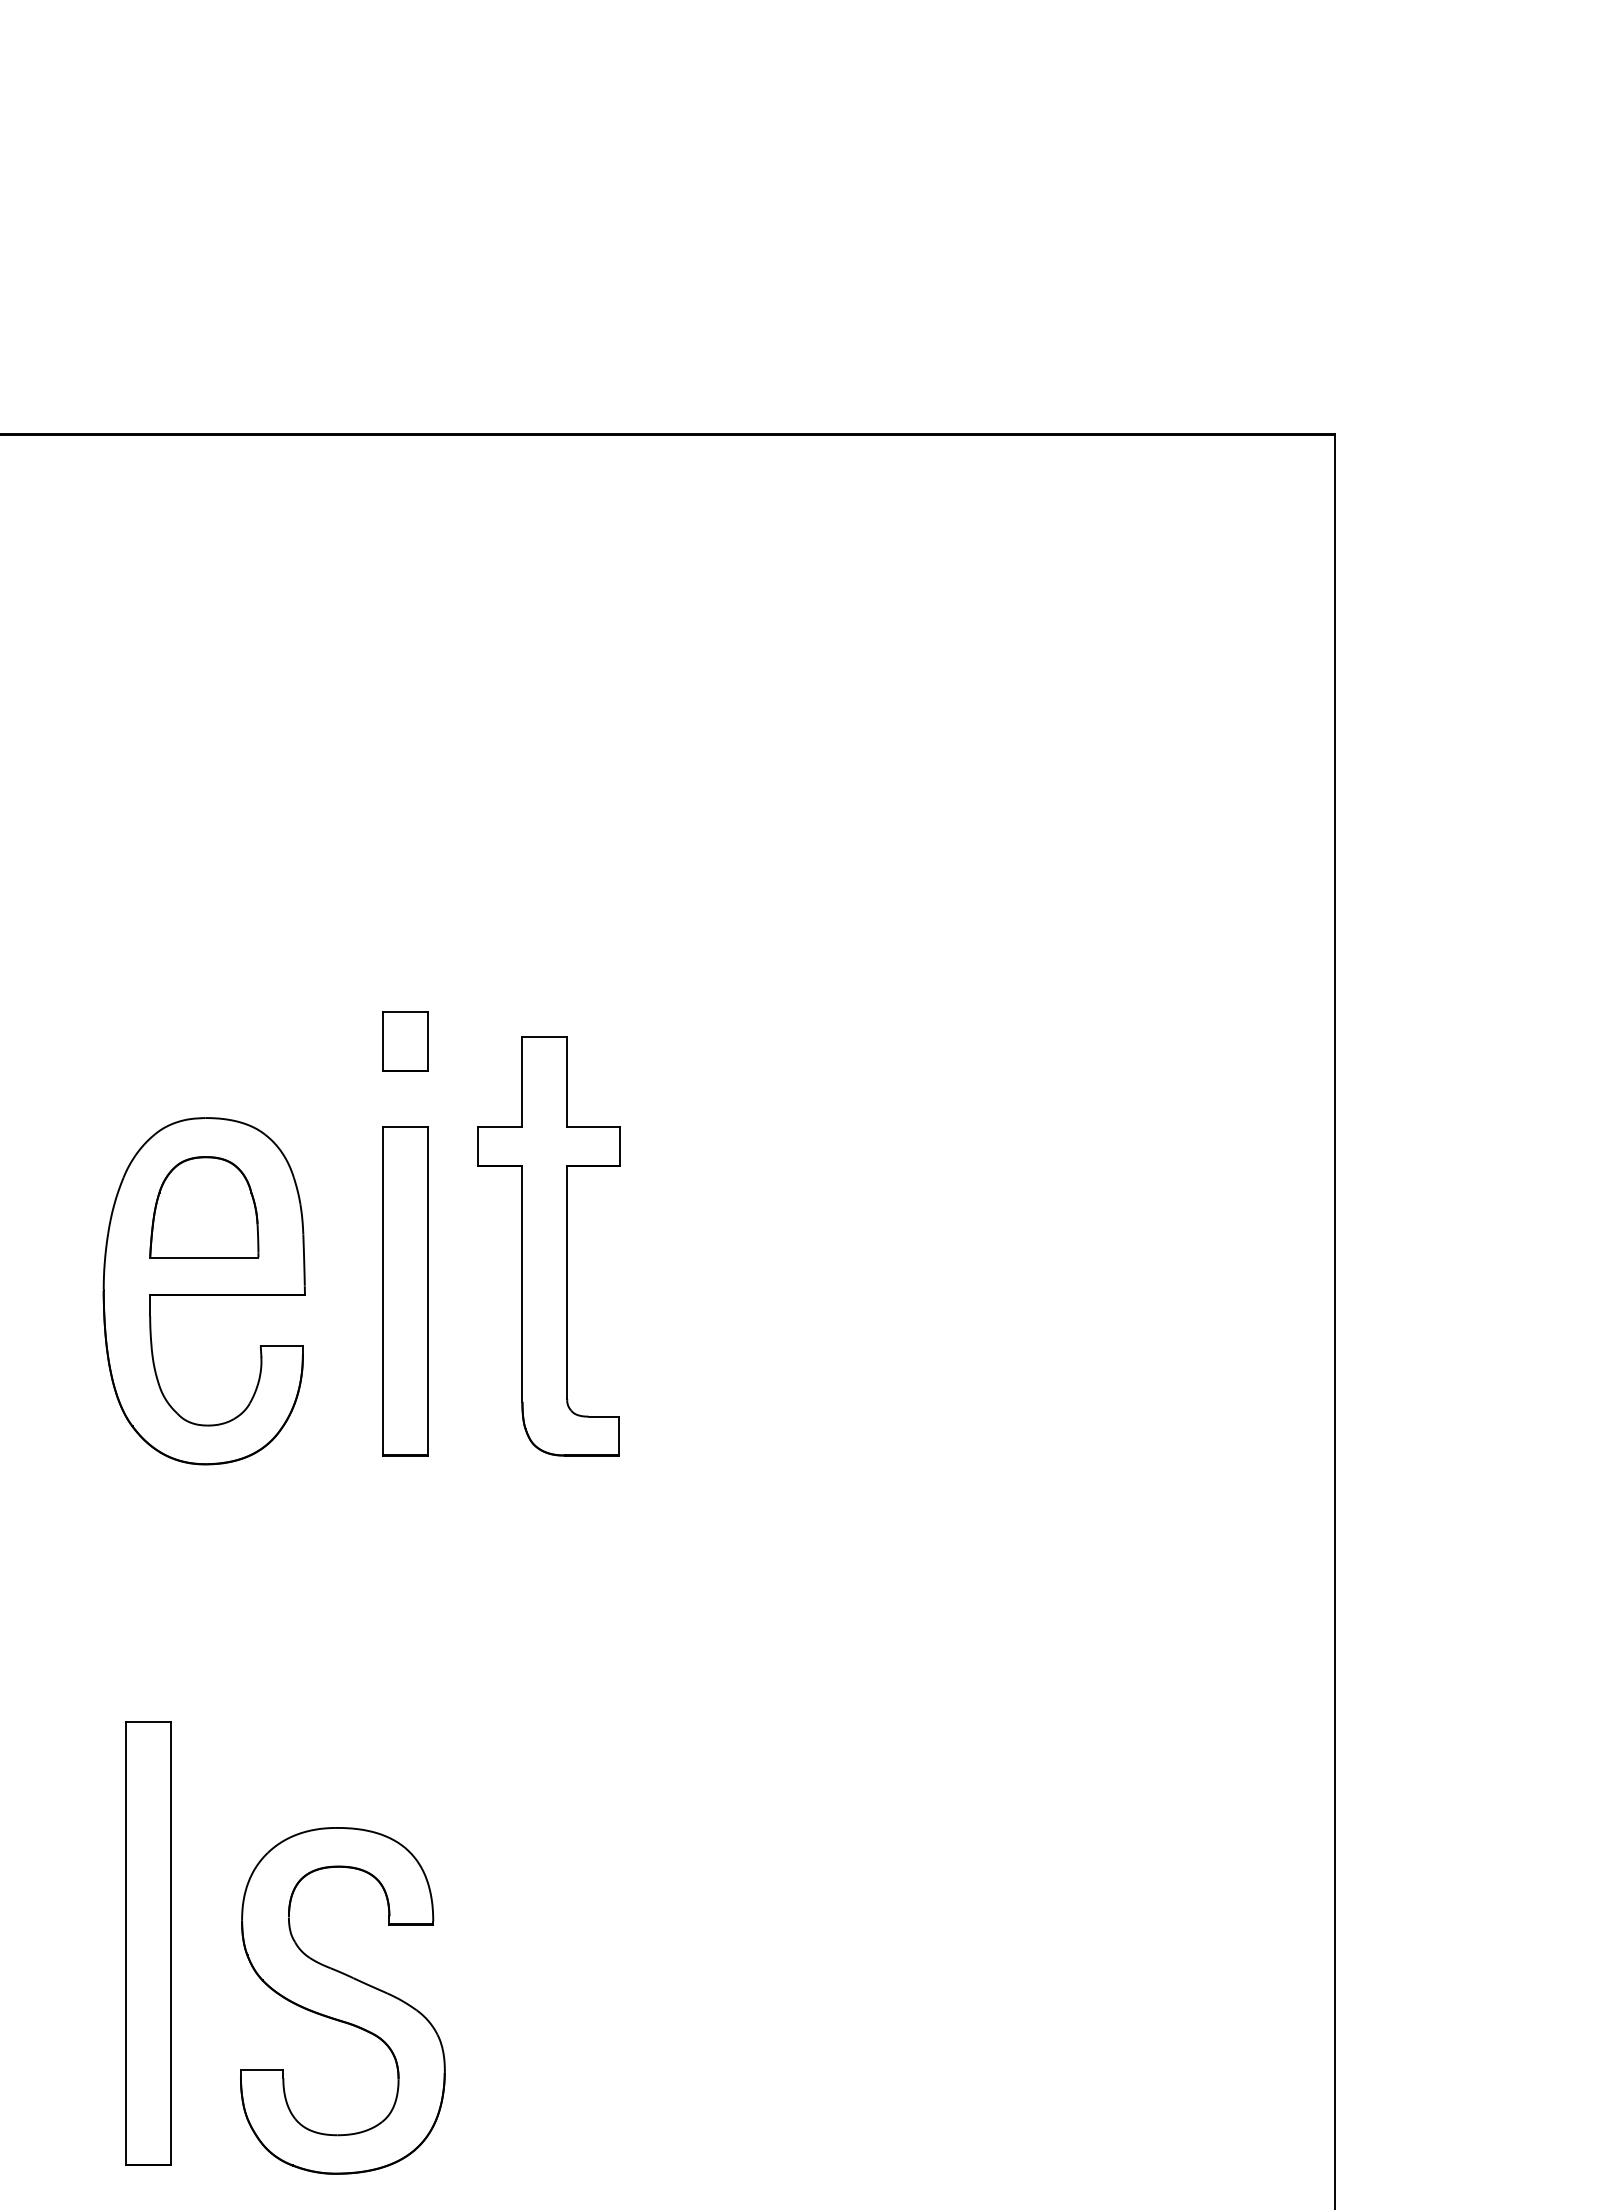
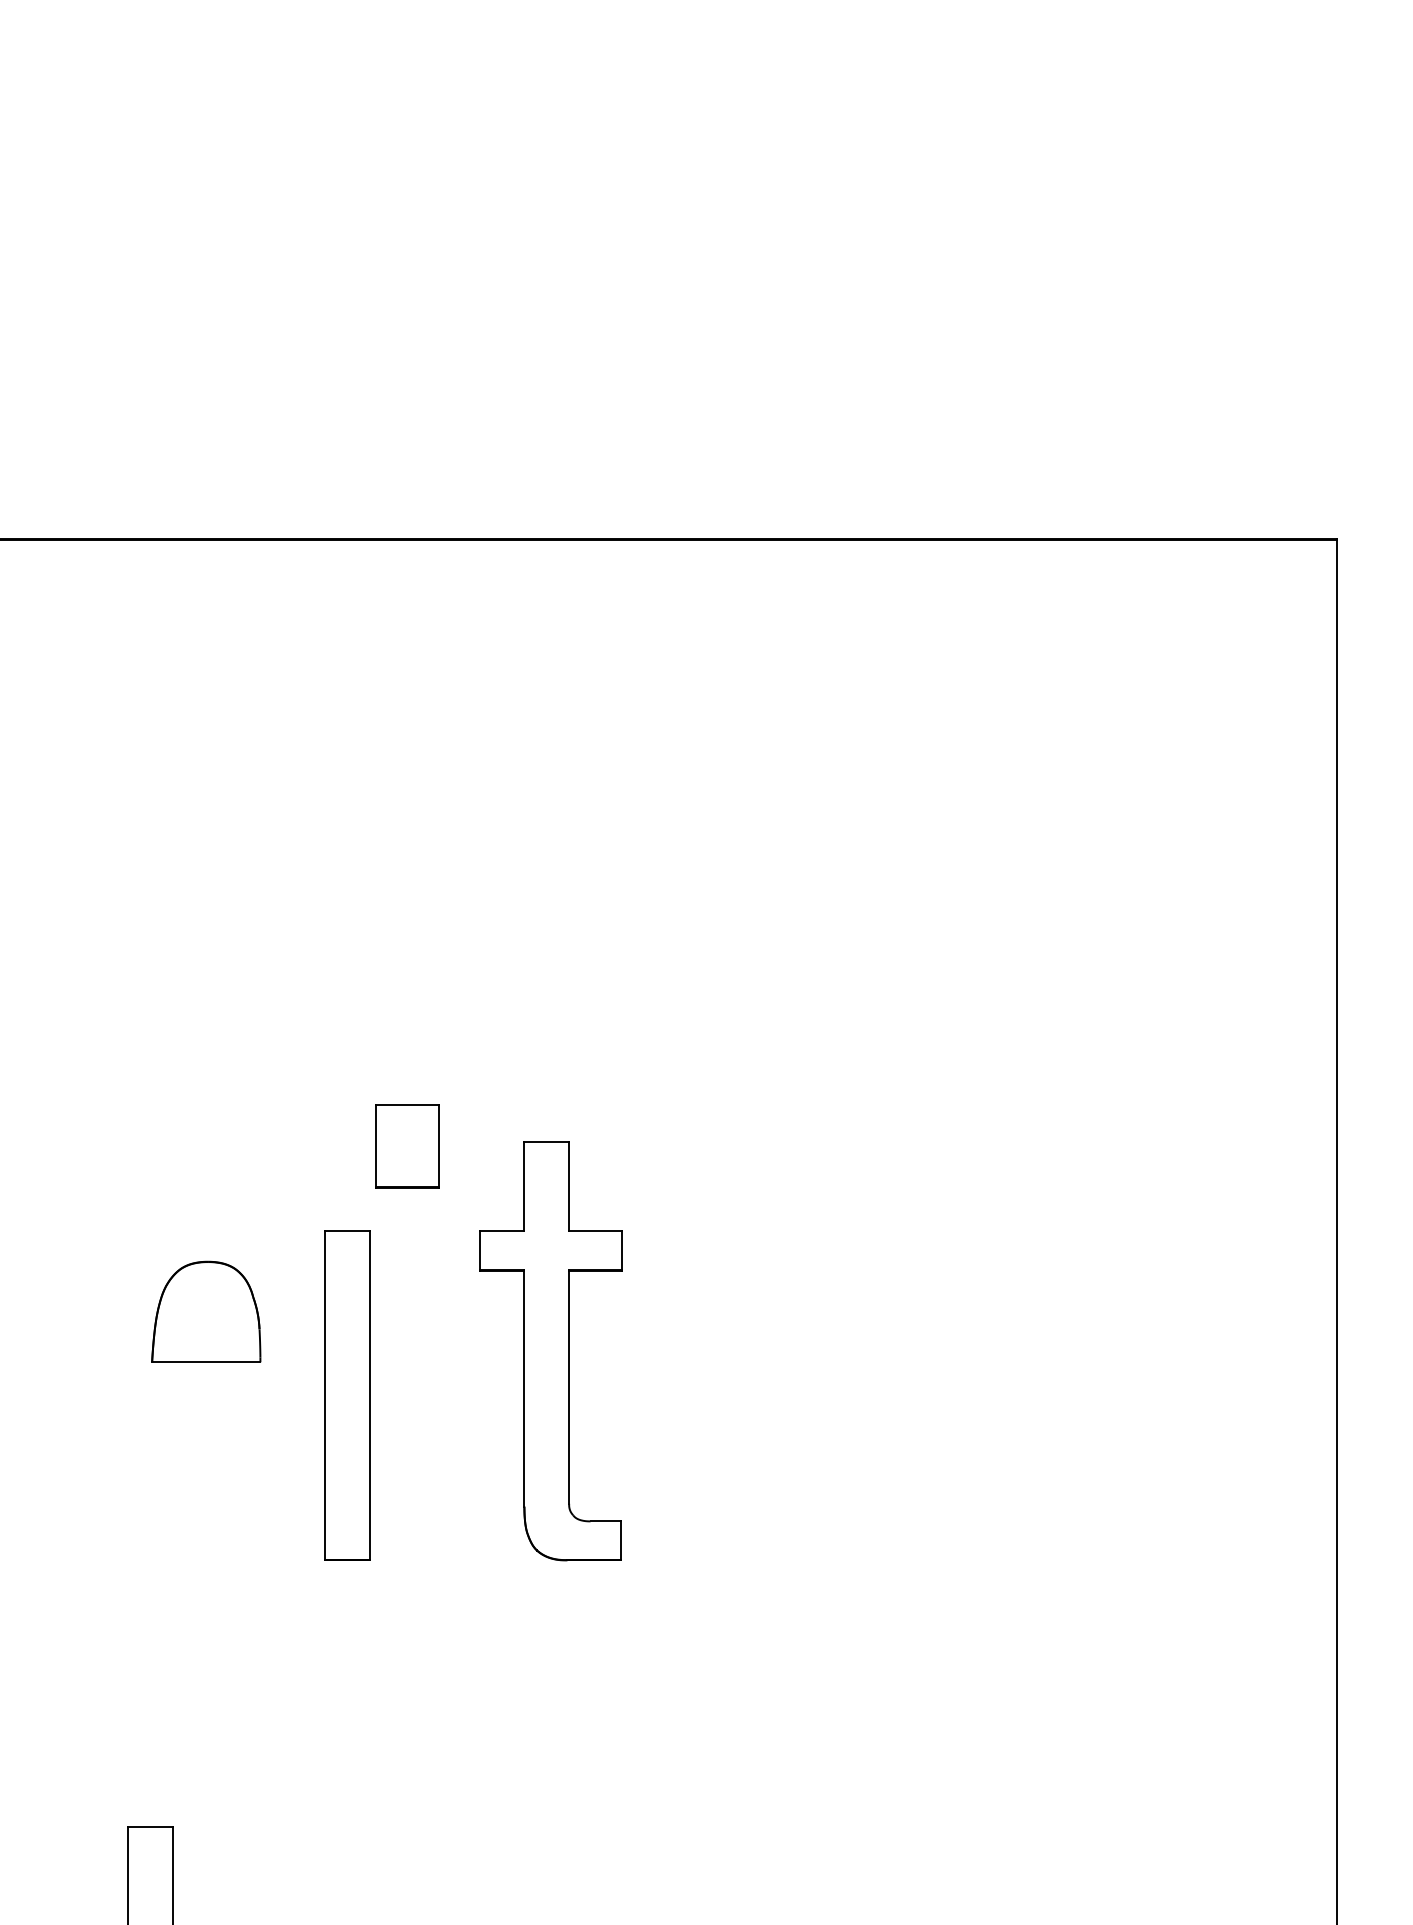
part: (405, 1041) -> (407, 1146), size x1.4
part: (203, 1291) -> (205, 1396), removed
part: (405, 1291) -> (347, 1396), moved

